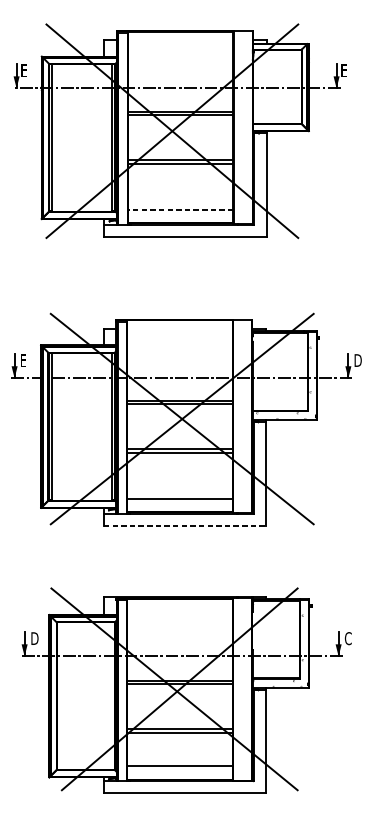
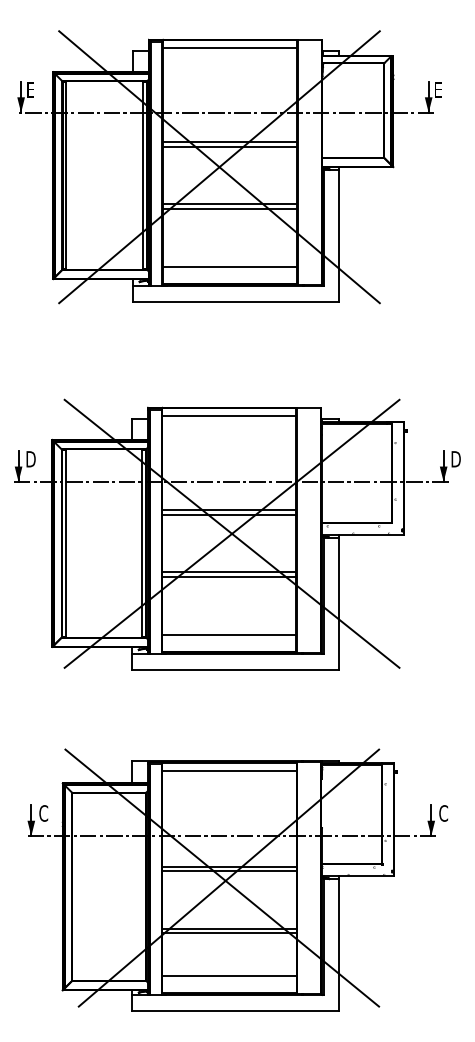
line: (180, 38) -> (229, 48), added
line: (180, 209) -> (229, 267), dashed -> solid
line: (179, 326) -> (228, 416), added
text: (23, 360) -> (30, 459), E -> D
line: (185, 525) -> (236, 669), dashed -> solid
line: (180, 604) -> (229, 770), added
text: (34, 638) -> (44, 813), D -> C

